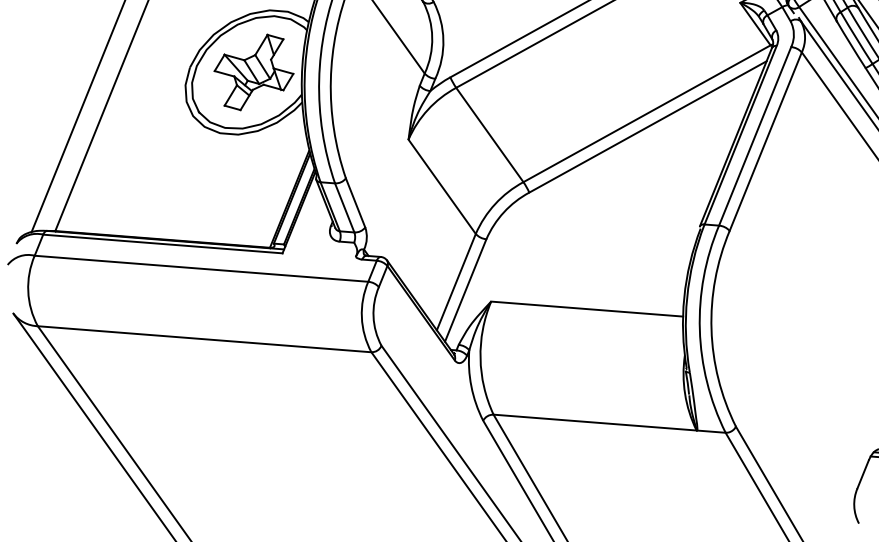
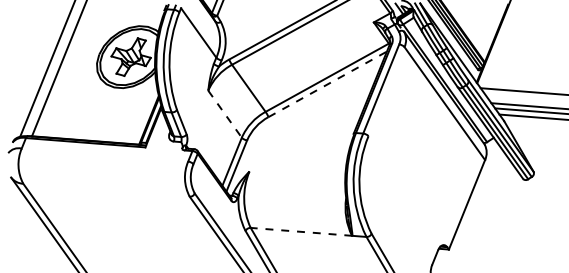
line: (647, 127) -> (327, 84), solid -> dashed
line: (765, 141) -> (386, 91), removed
line: (443, 187) -> (225, 114), solid -> dashed
line: (200, 267) -> (104, 154), removed
line: (587, 307) -> (297, 174), removed
line: (204, 337) -> (106, 189), removed
line: (595, 421) -> (301, 231), solid -> dashed

